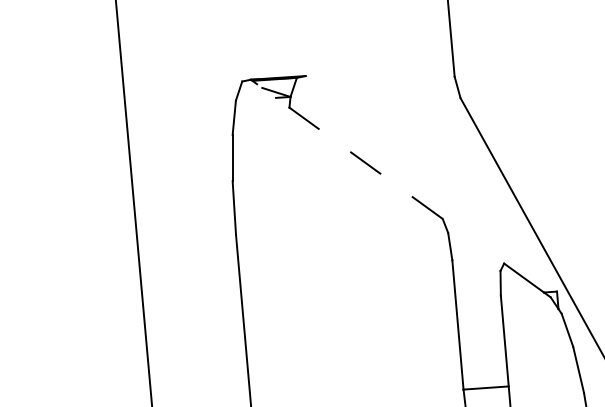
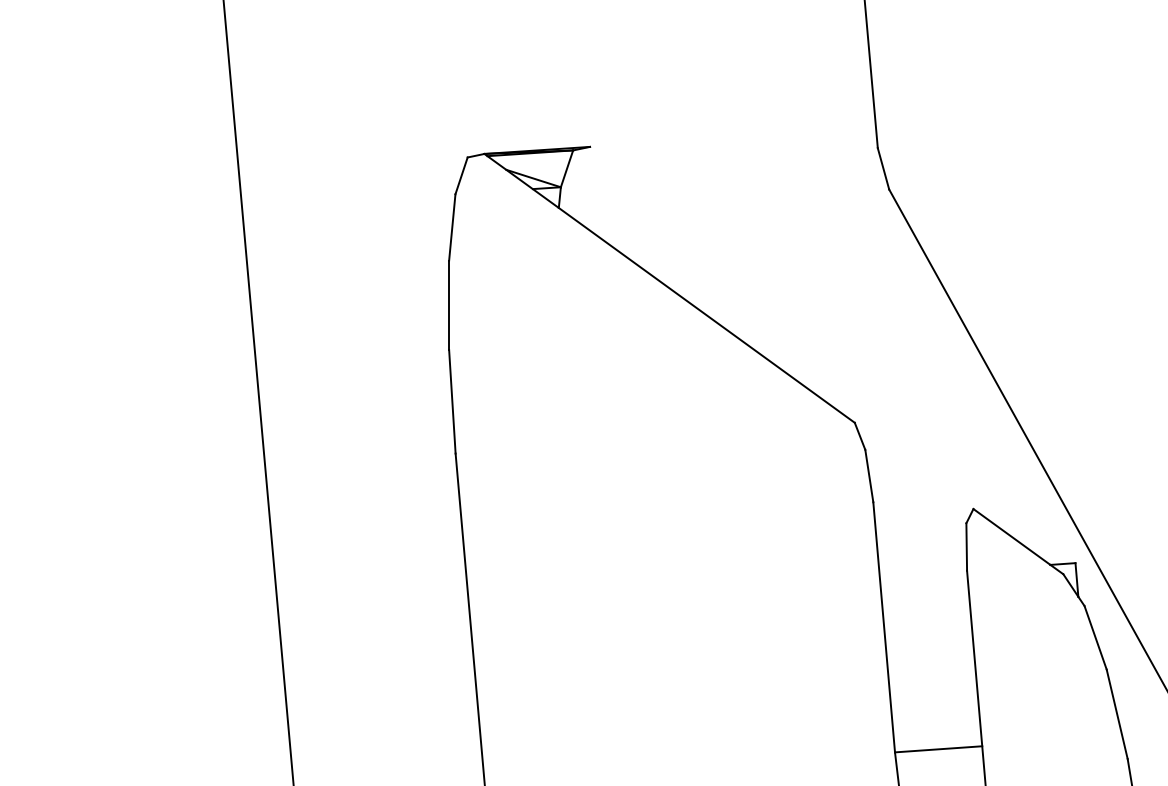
line: (346, 149) -> (668, 288), dashed -> solid

